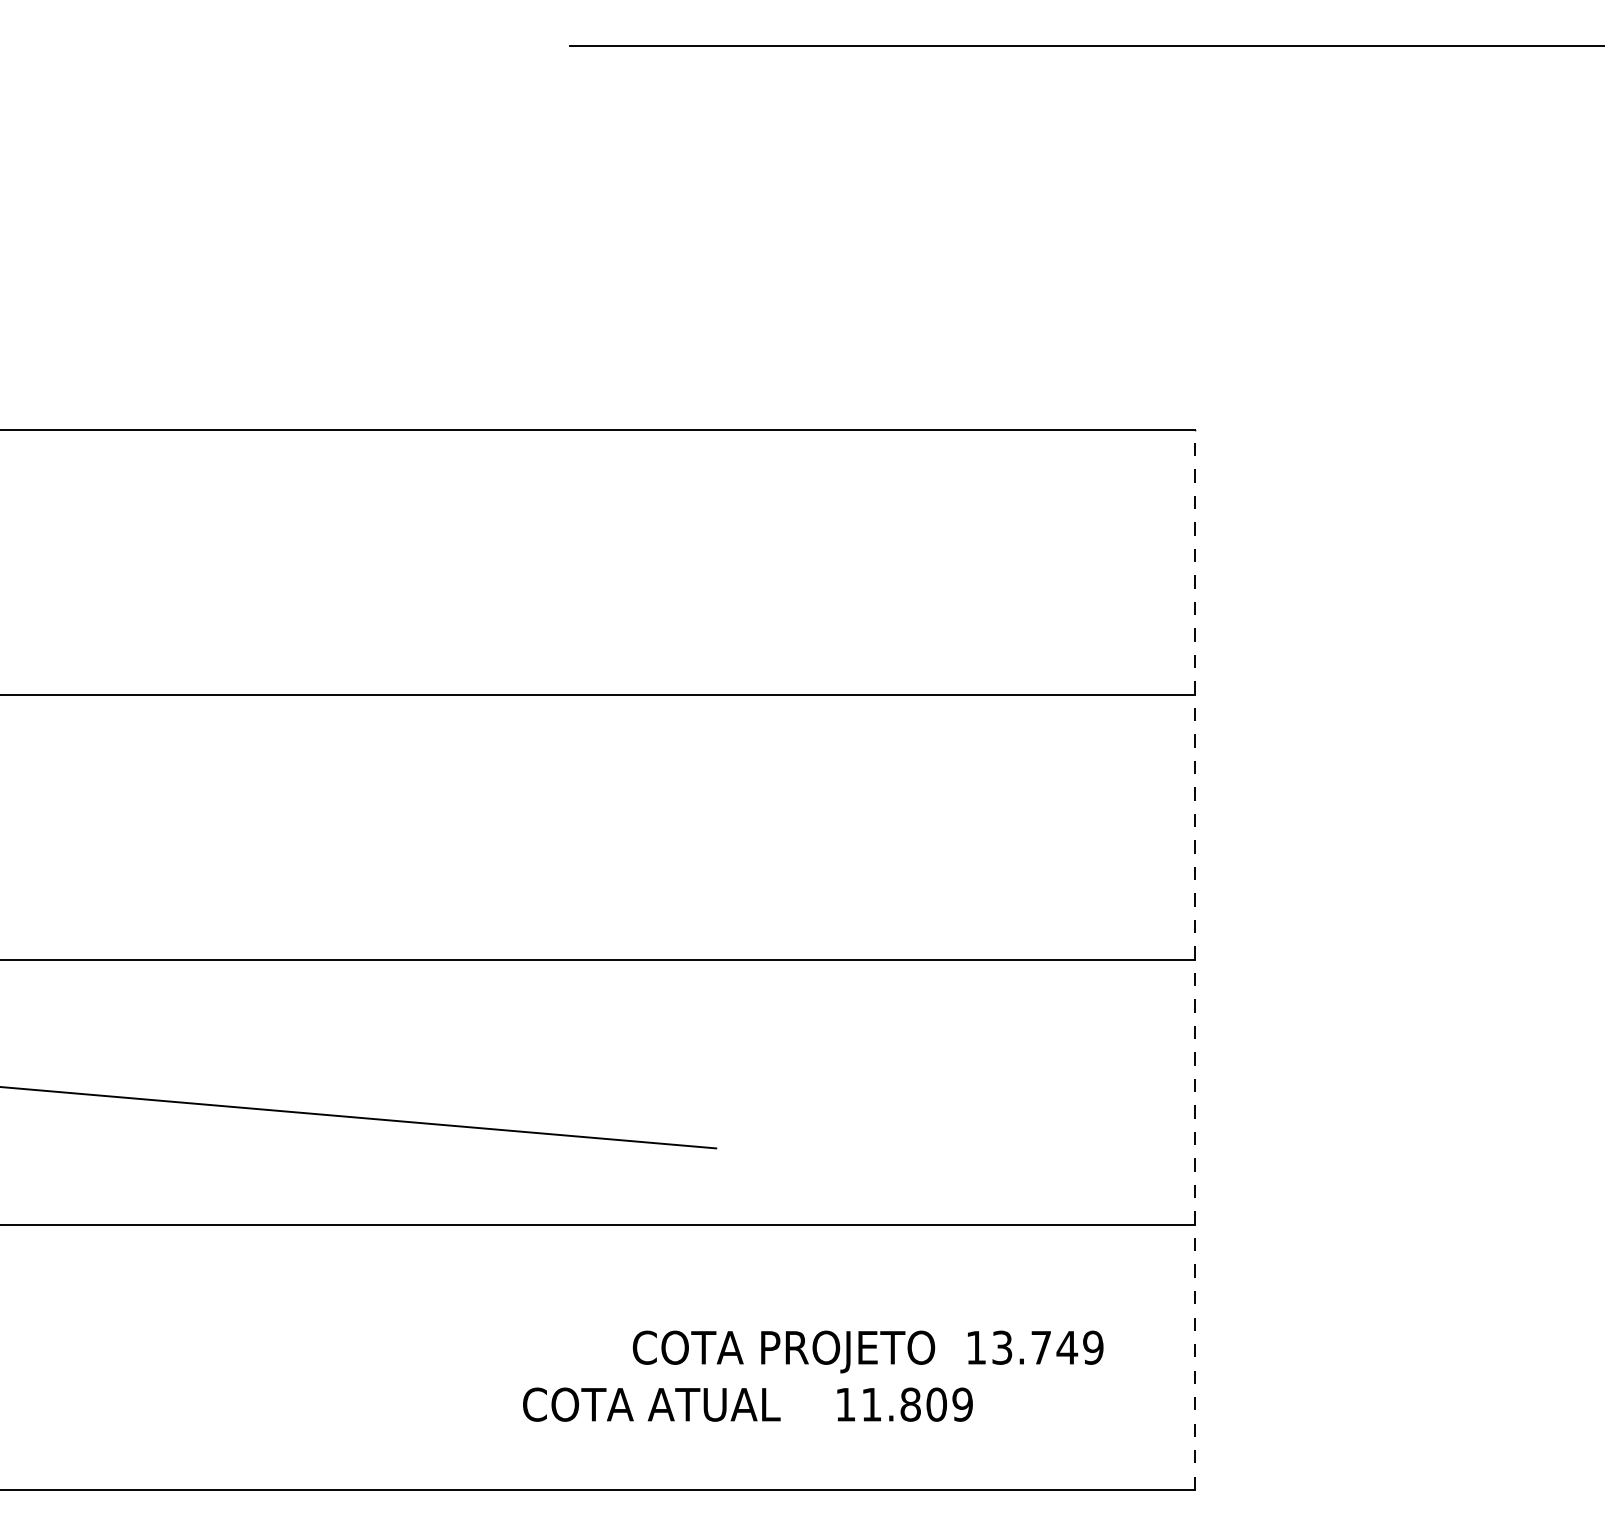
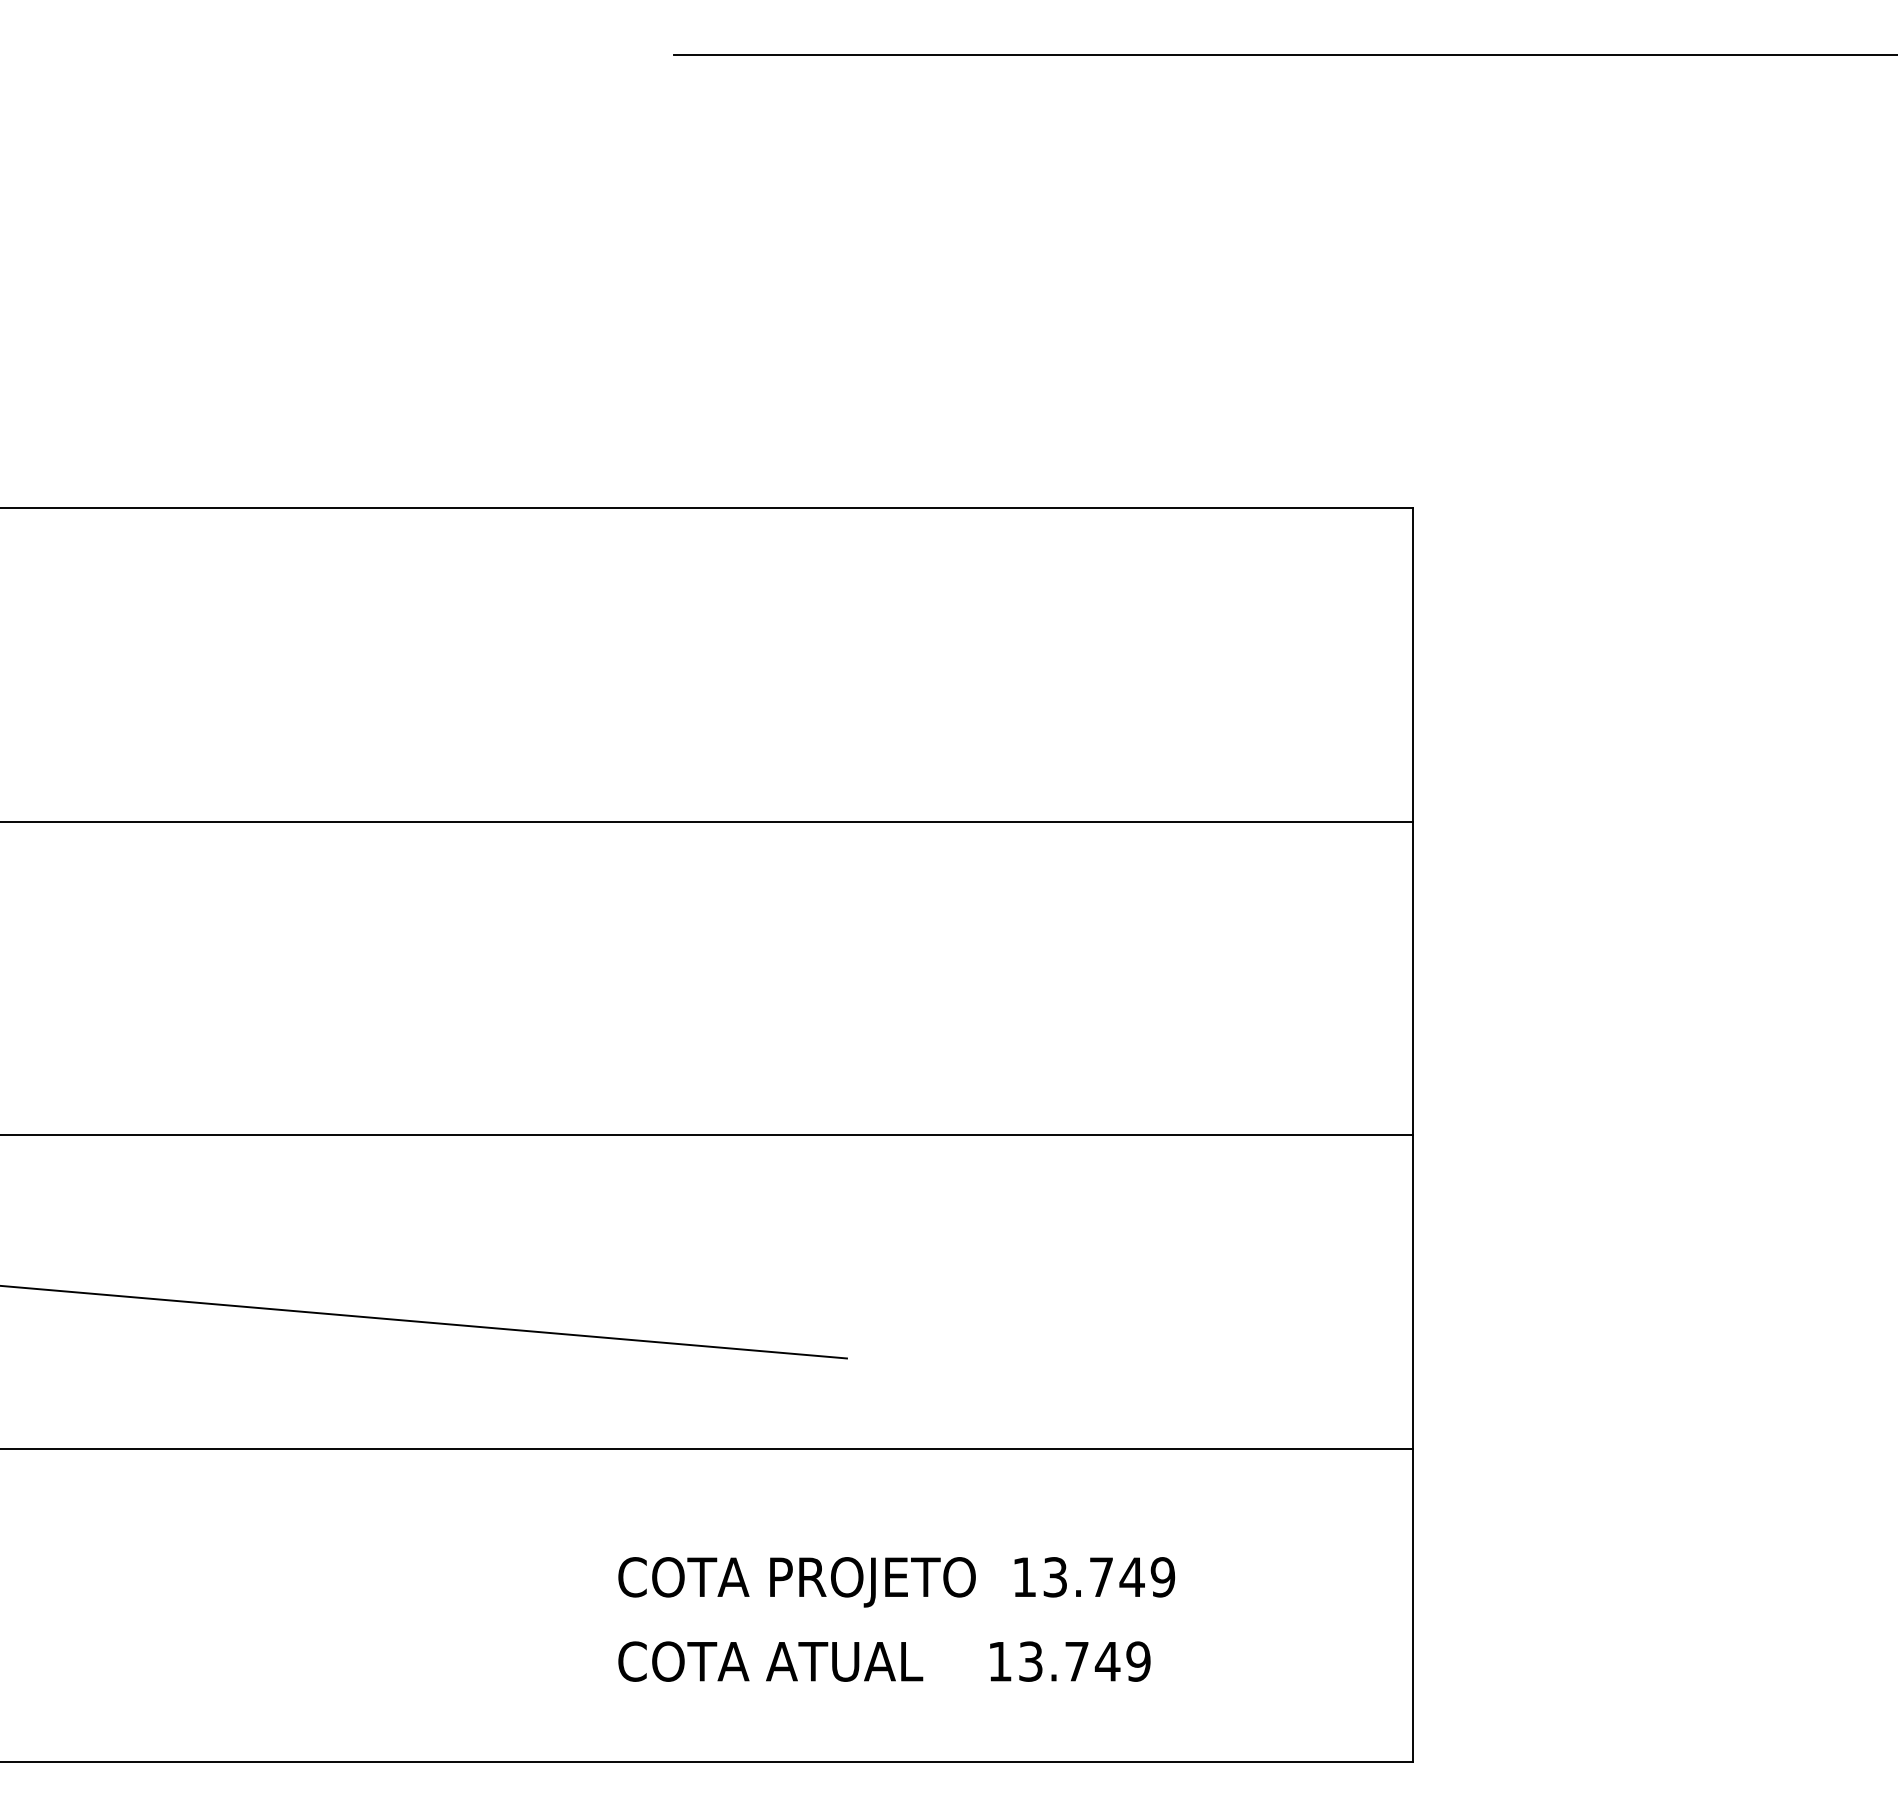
line: (1194, 959) -> (1412, 1134), dashed -> solid
text: (868, 1352) -> (896, 1582), moved
text: (904, 1404) -> (1069, 1661), 11.809 -> 13.749

